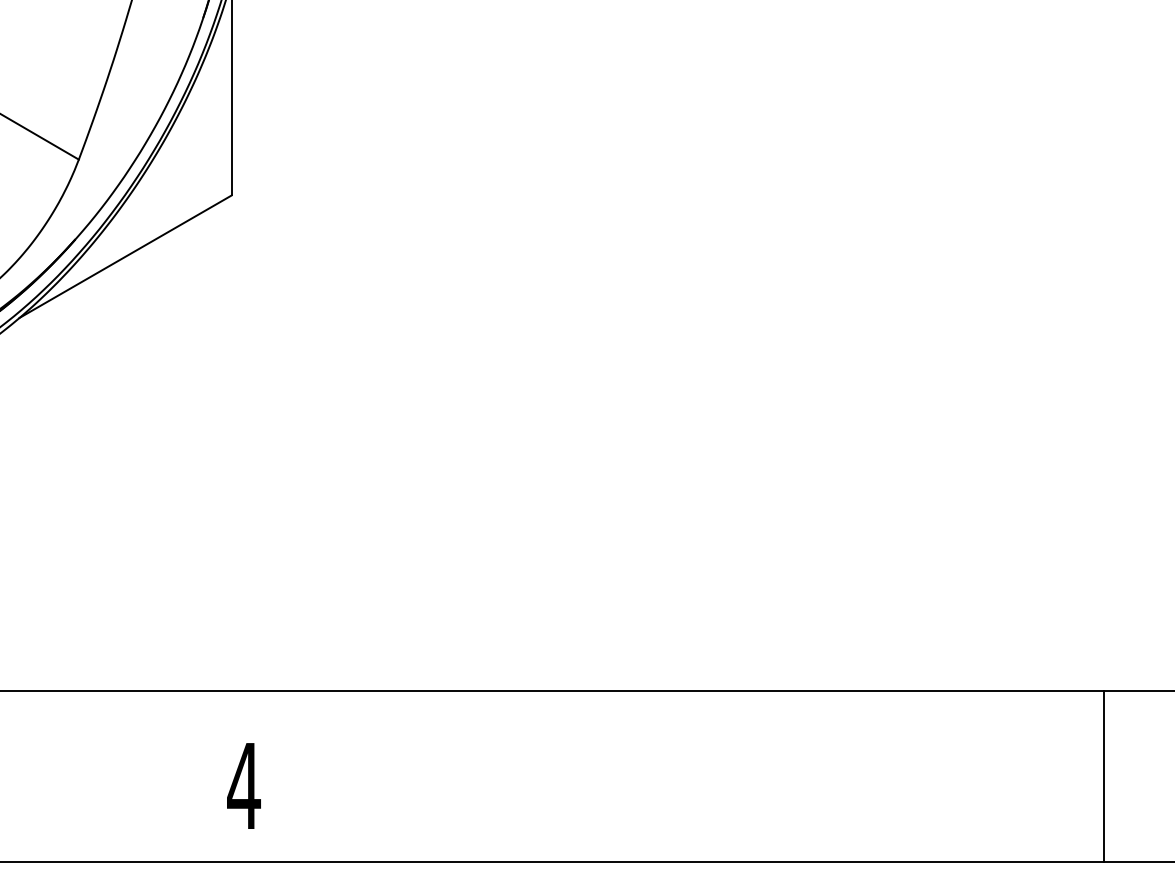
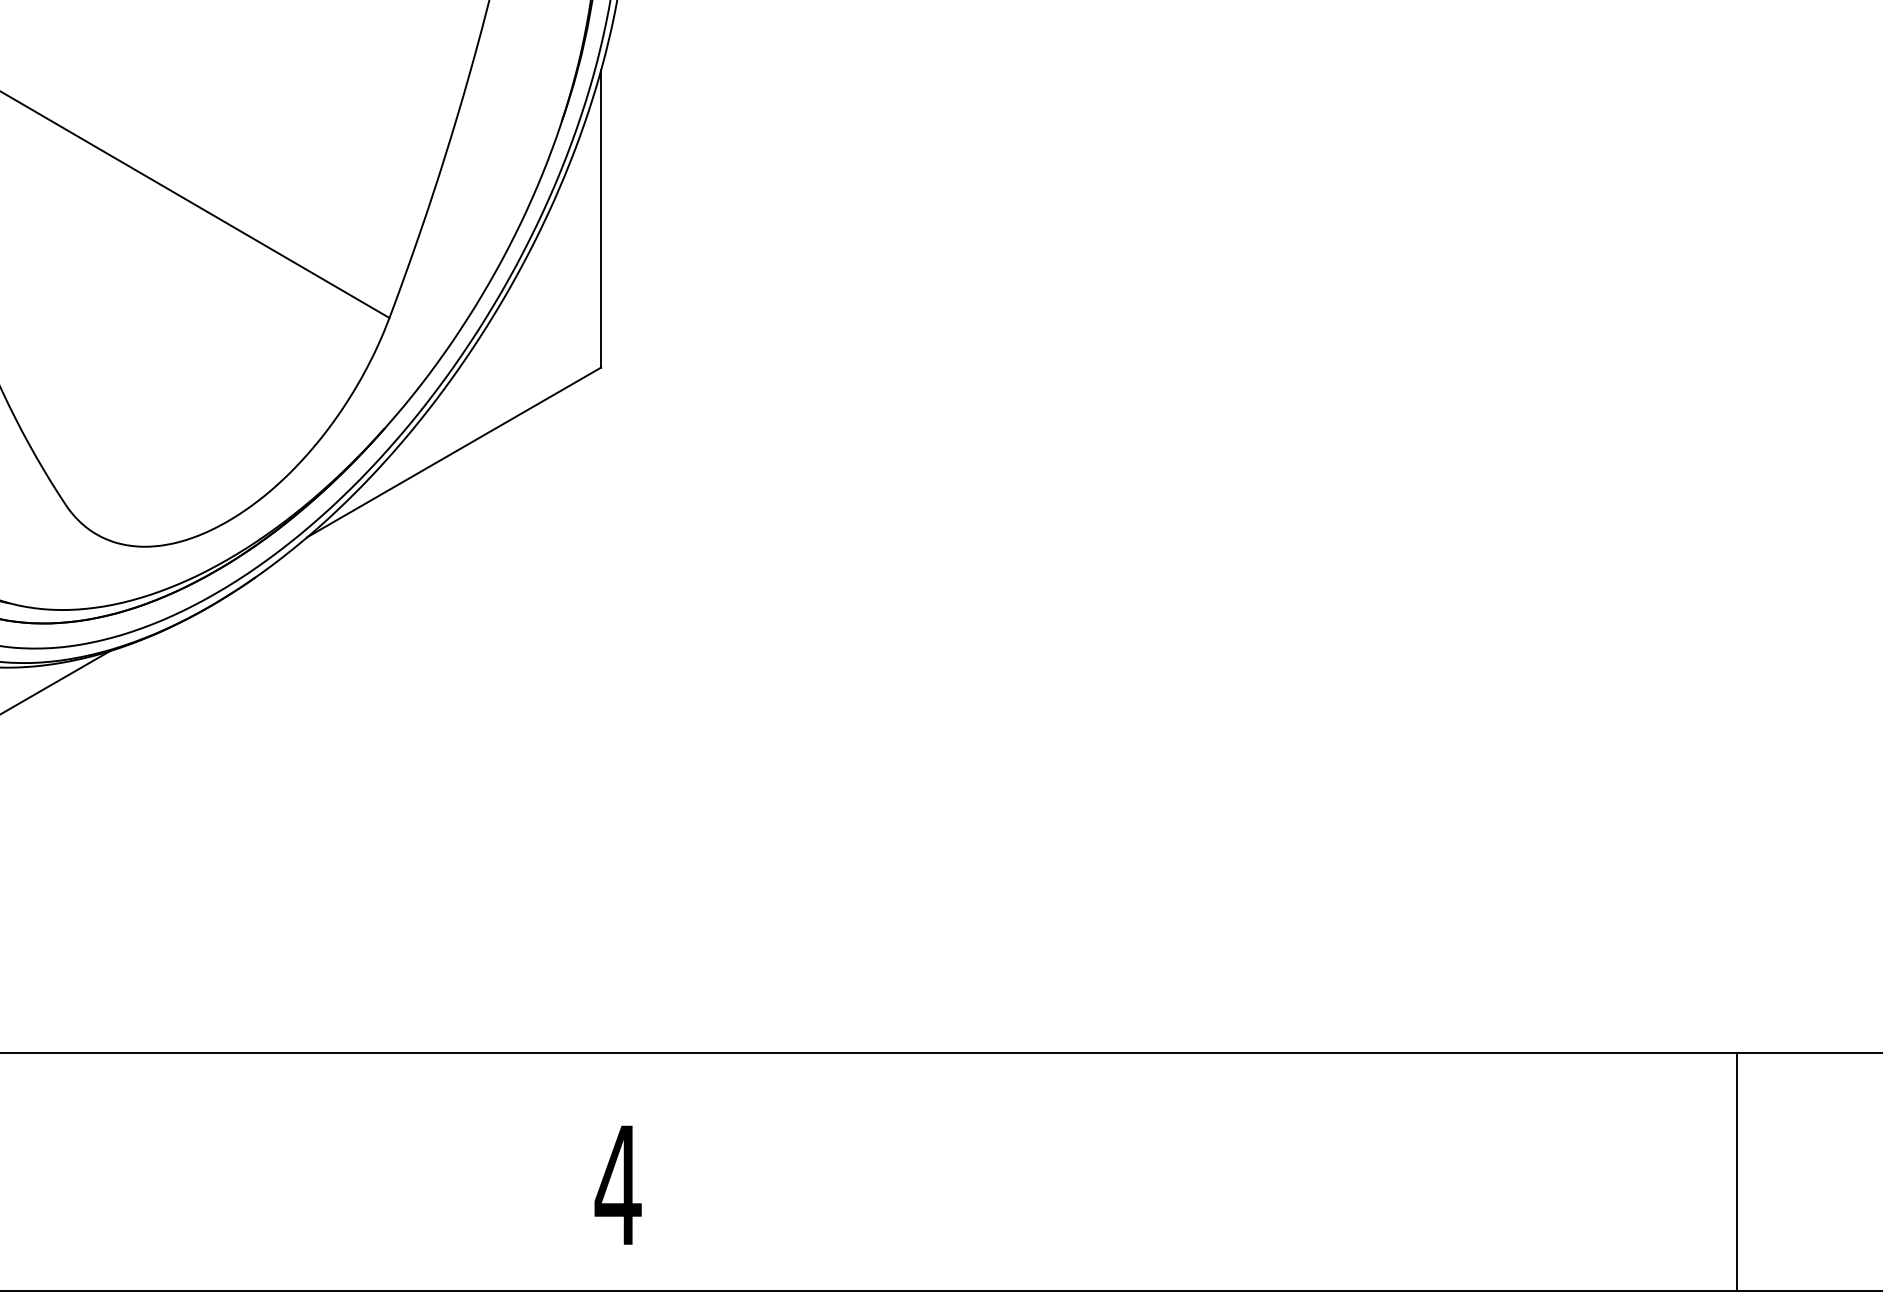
line: (1103, 776) -> (1736, 1172), moved

